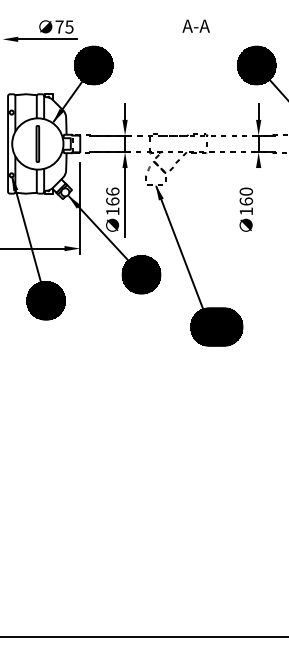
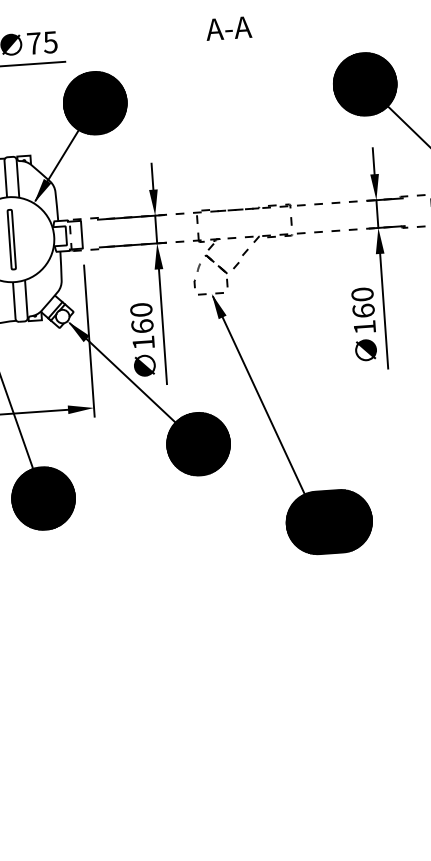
text: (195, 25) -> (227, 27), moved
text: (112, 191) -> (140, 309), 166 -> 160
line: (258, 202) -> (383, 311), added

